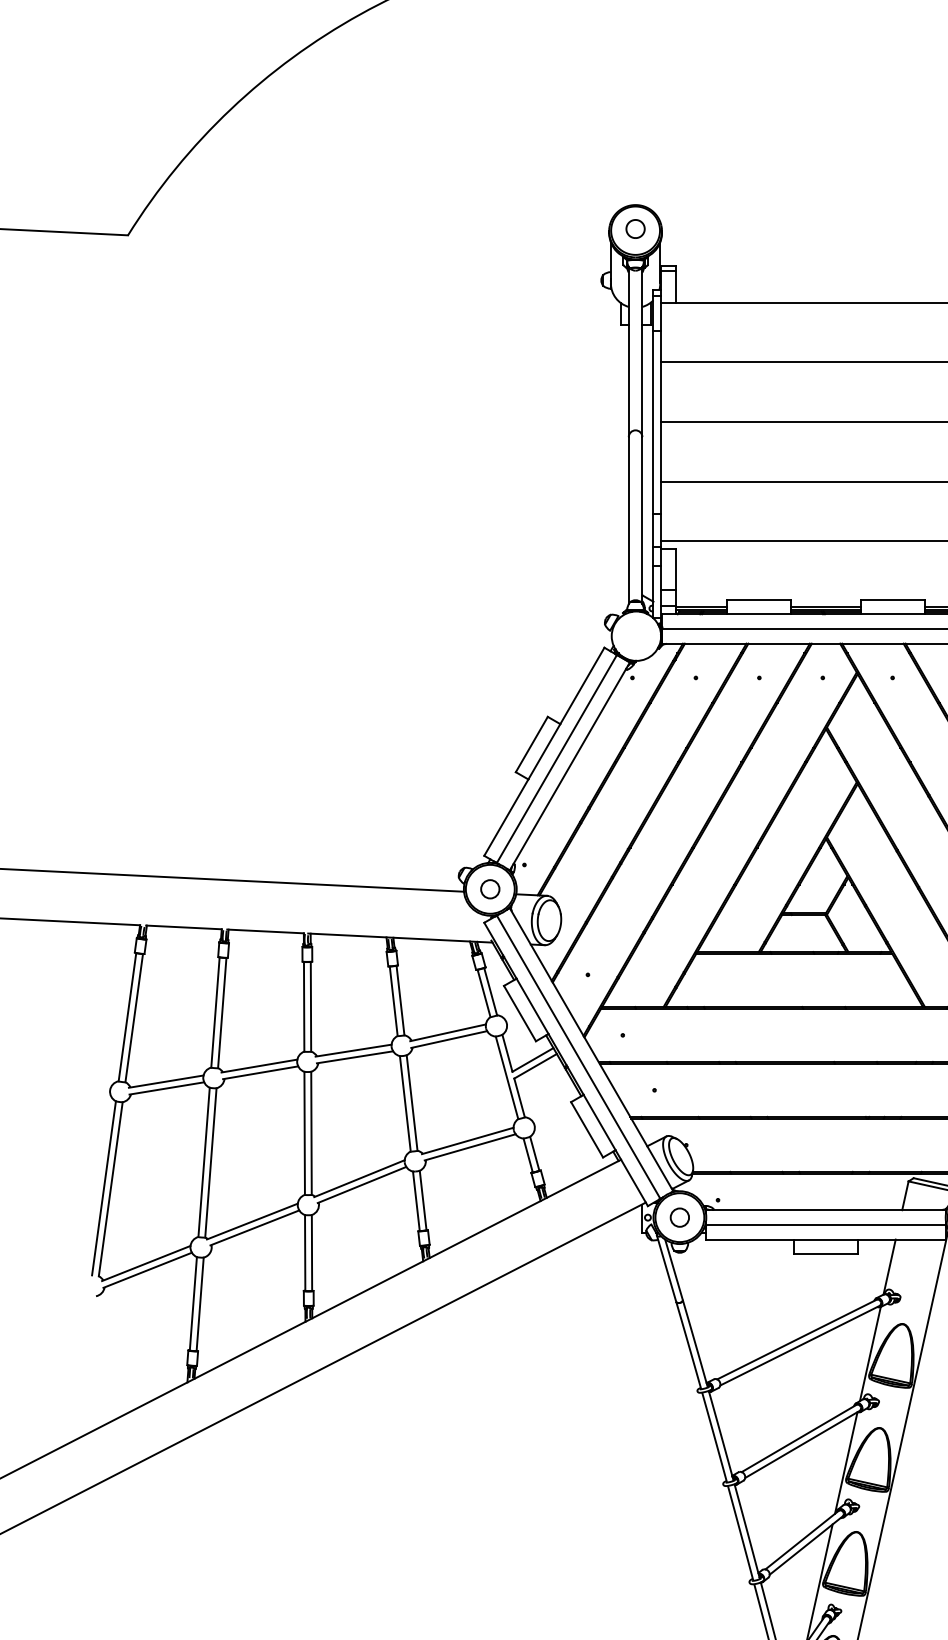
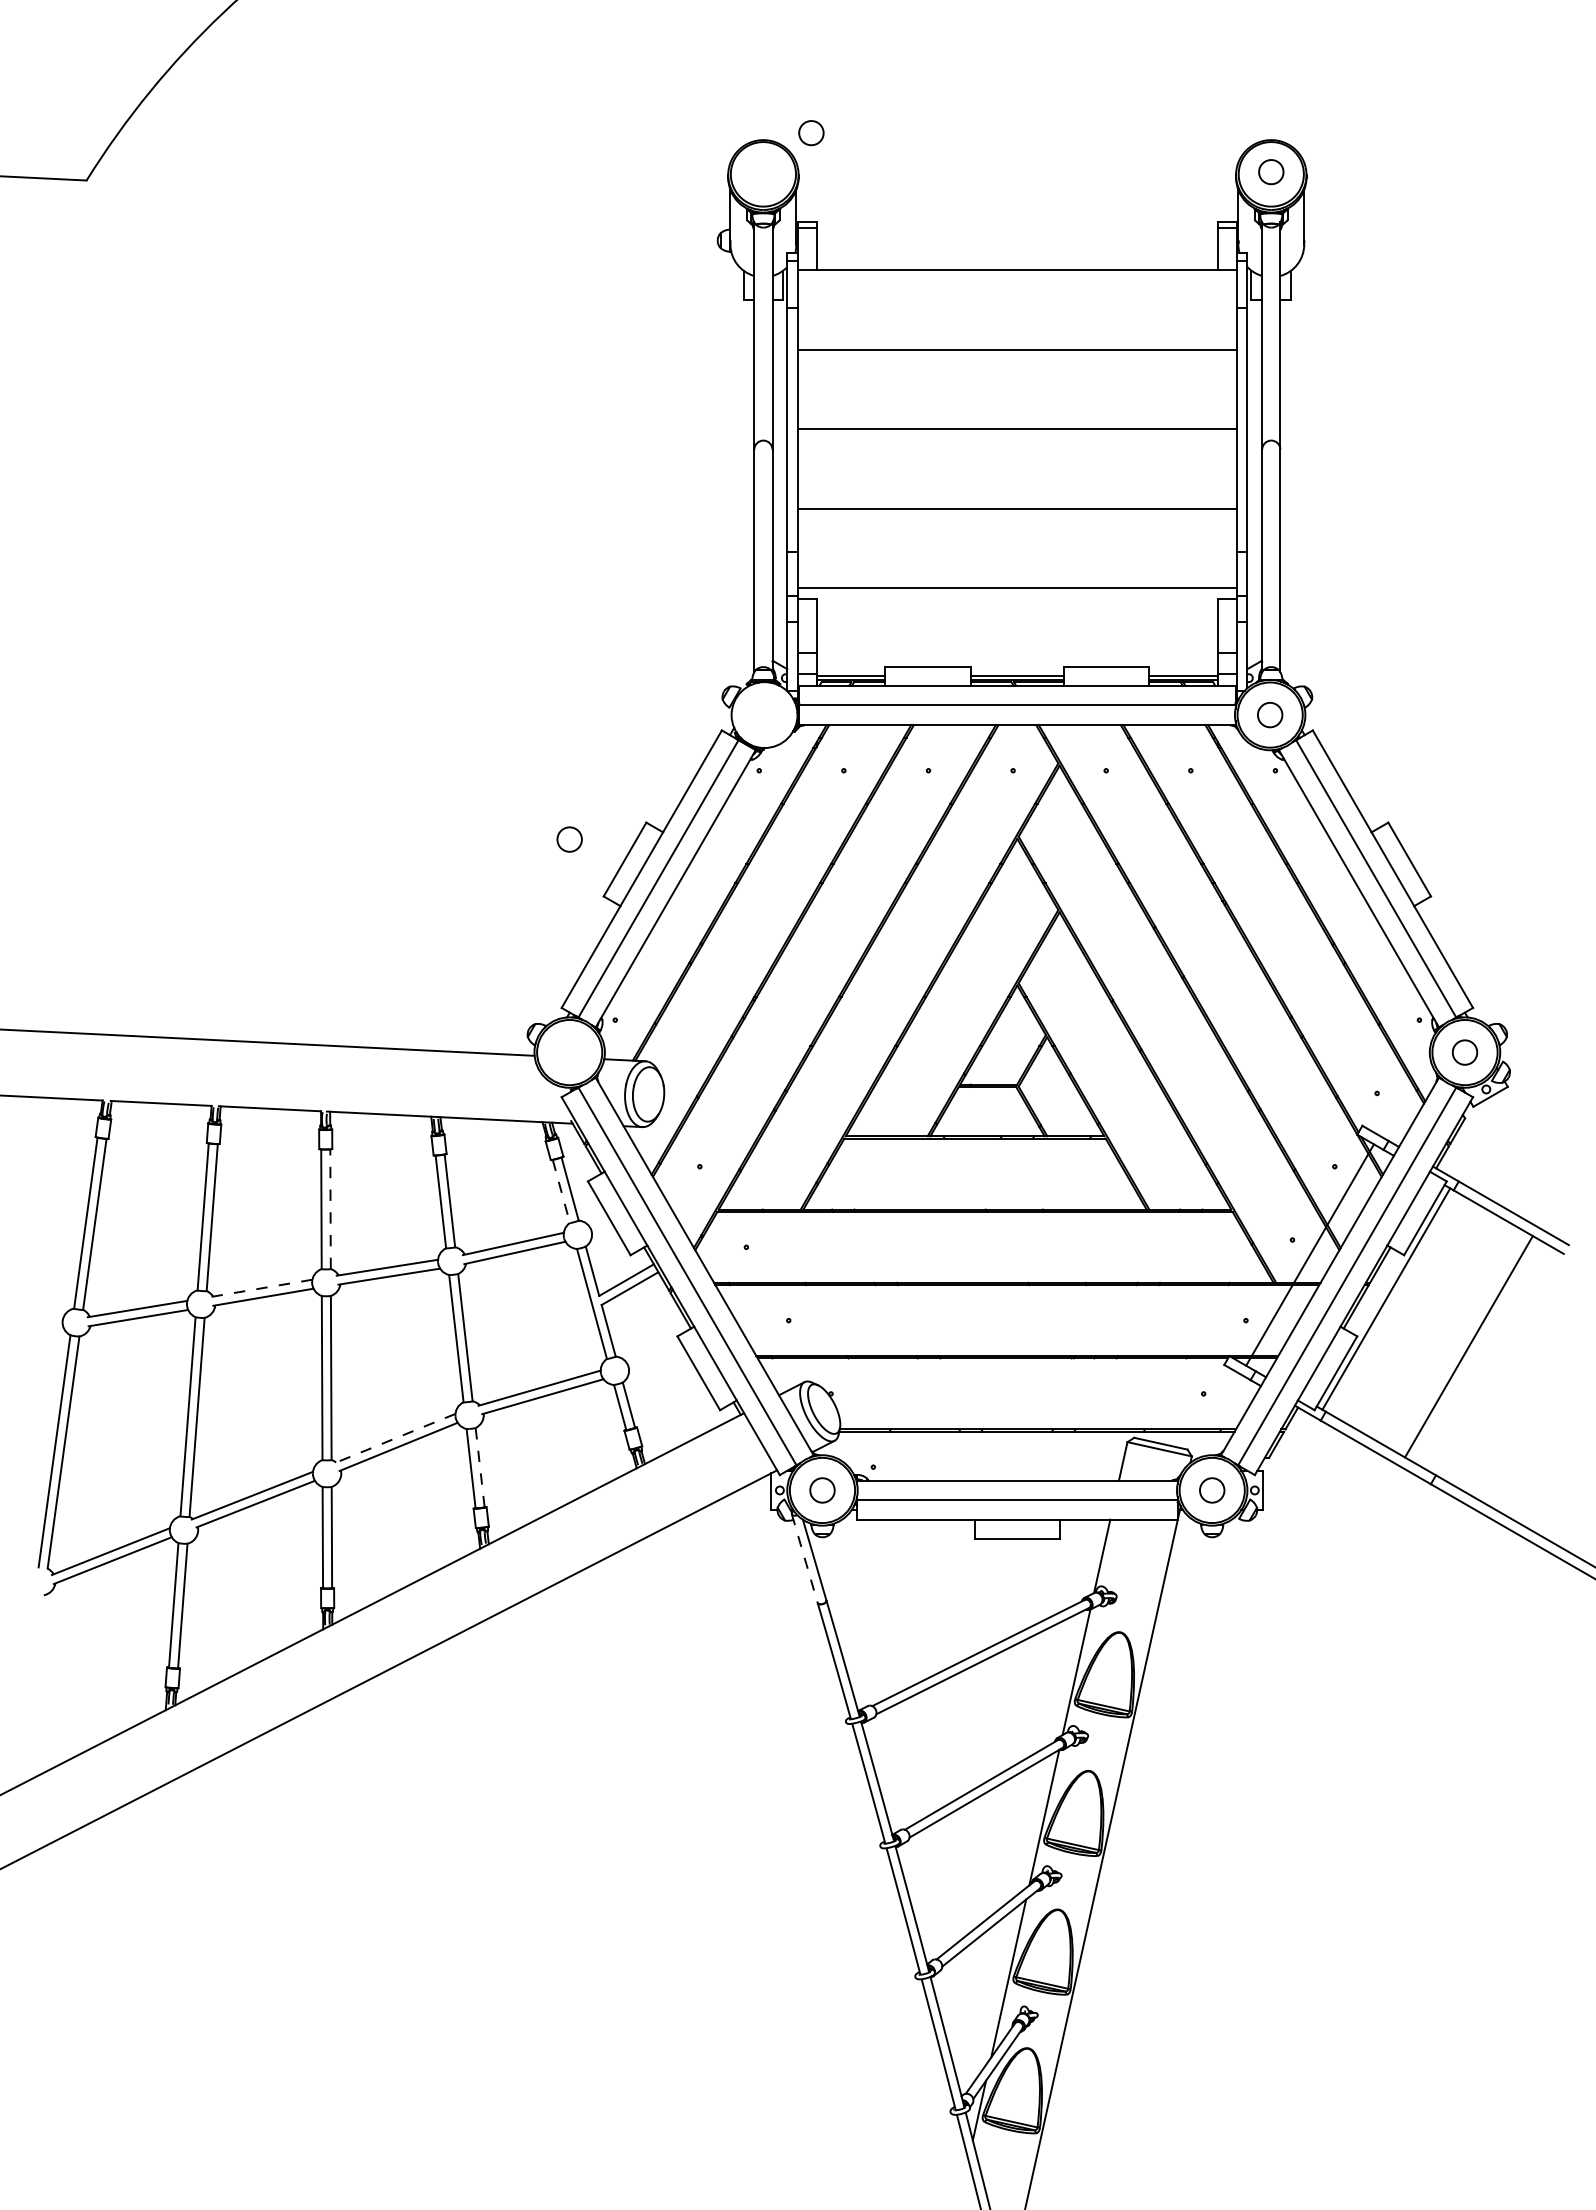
part: (635, 229) -> (811, 133), moved
circle: (490, 889) -> (569, 839), moved
line: (484, 993) -> (561, 1191), solid -> dashed
line: (310, 1006) -> (330, 1209), solid -> dashed
line: (259, 1066) -> (261, 1288), solid -> dashed
line: (358, 1178) -> (394, 1438), solid -> dashed
line: (423, 1200) -> (480, 1467), solid -> dashed
line: (666, 1268) -> (804, 1558), solid -> dashed

